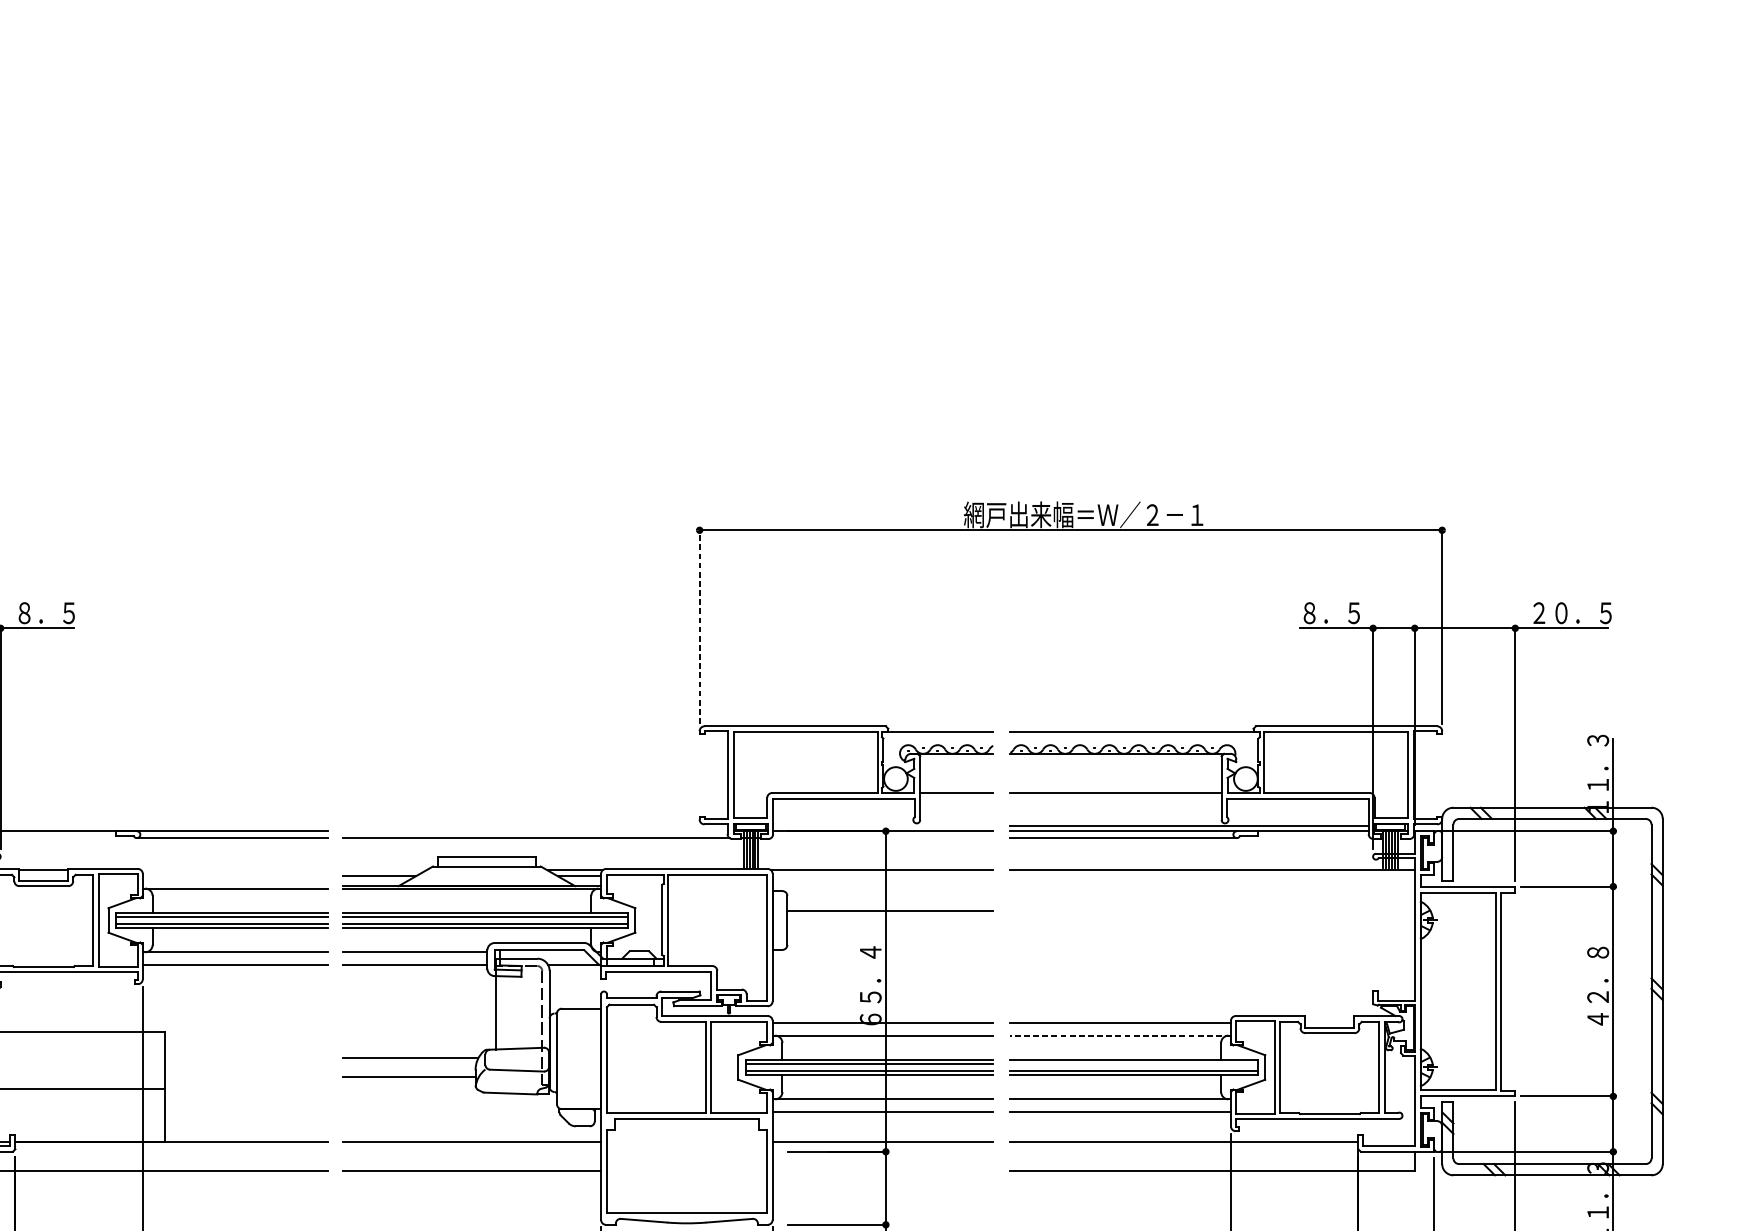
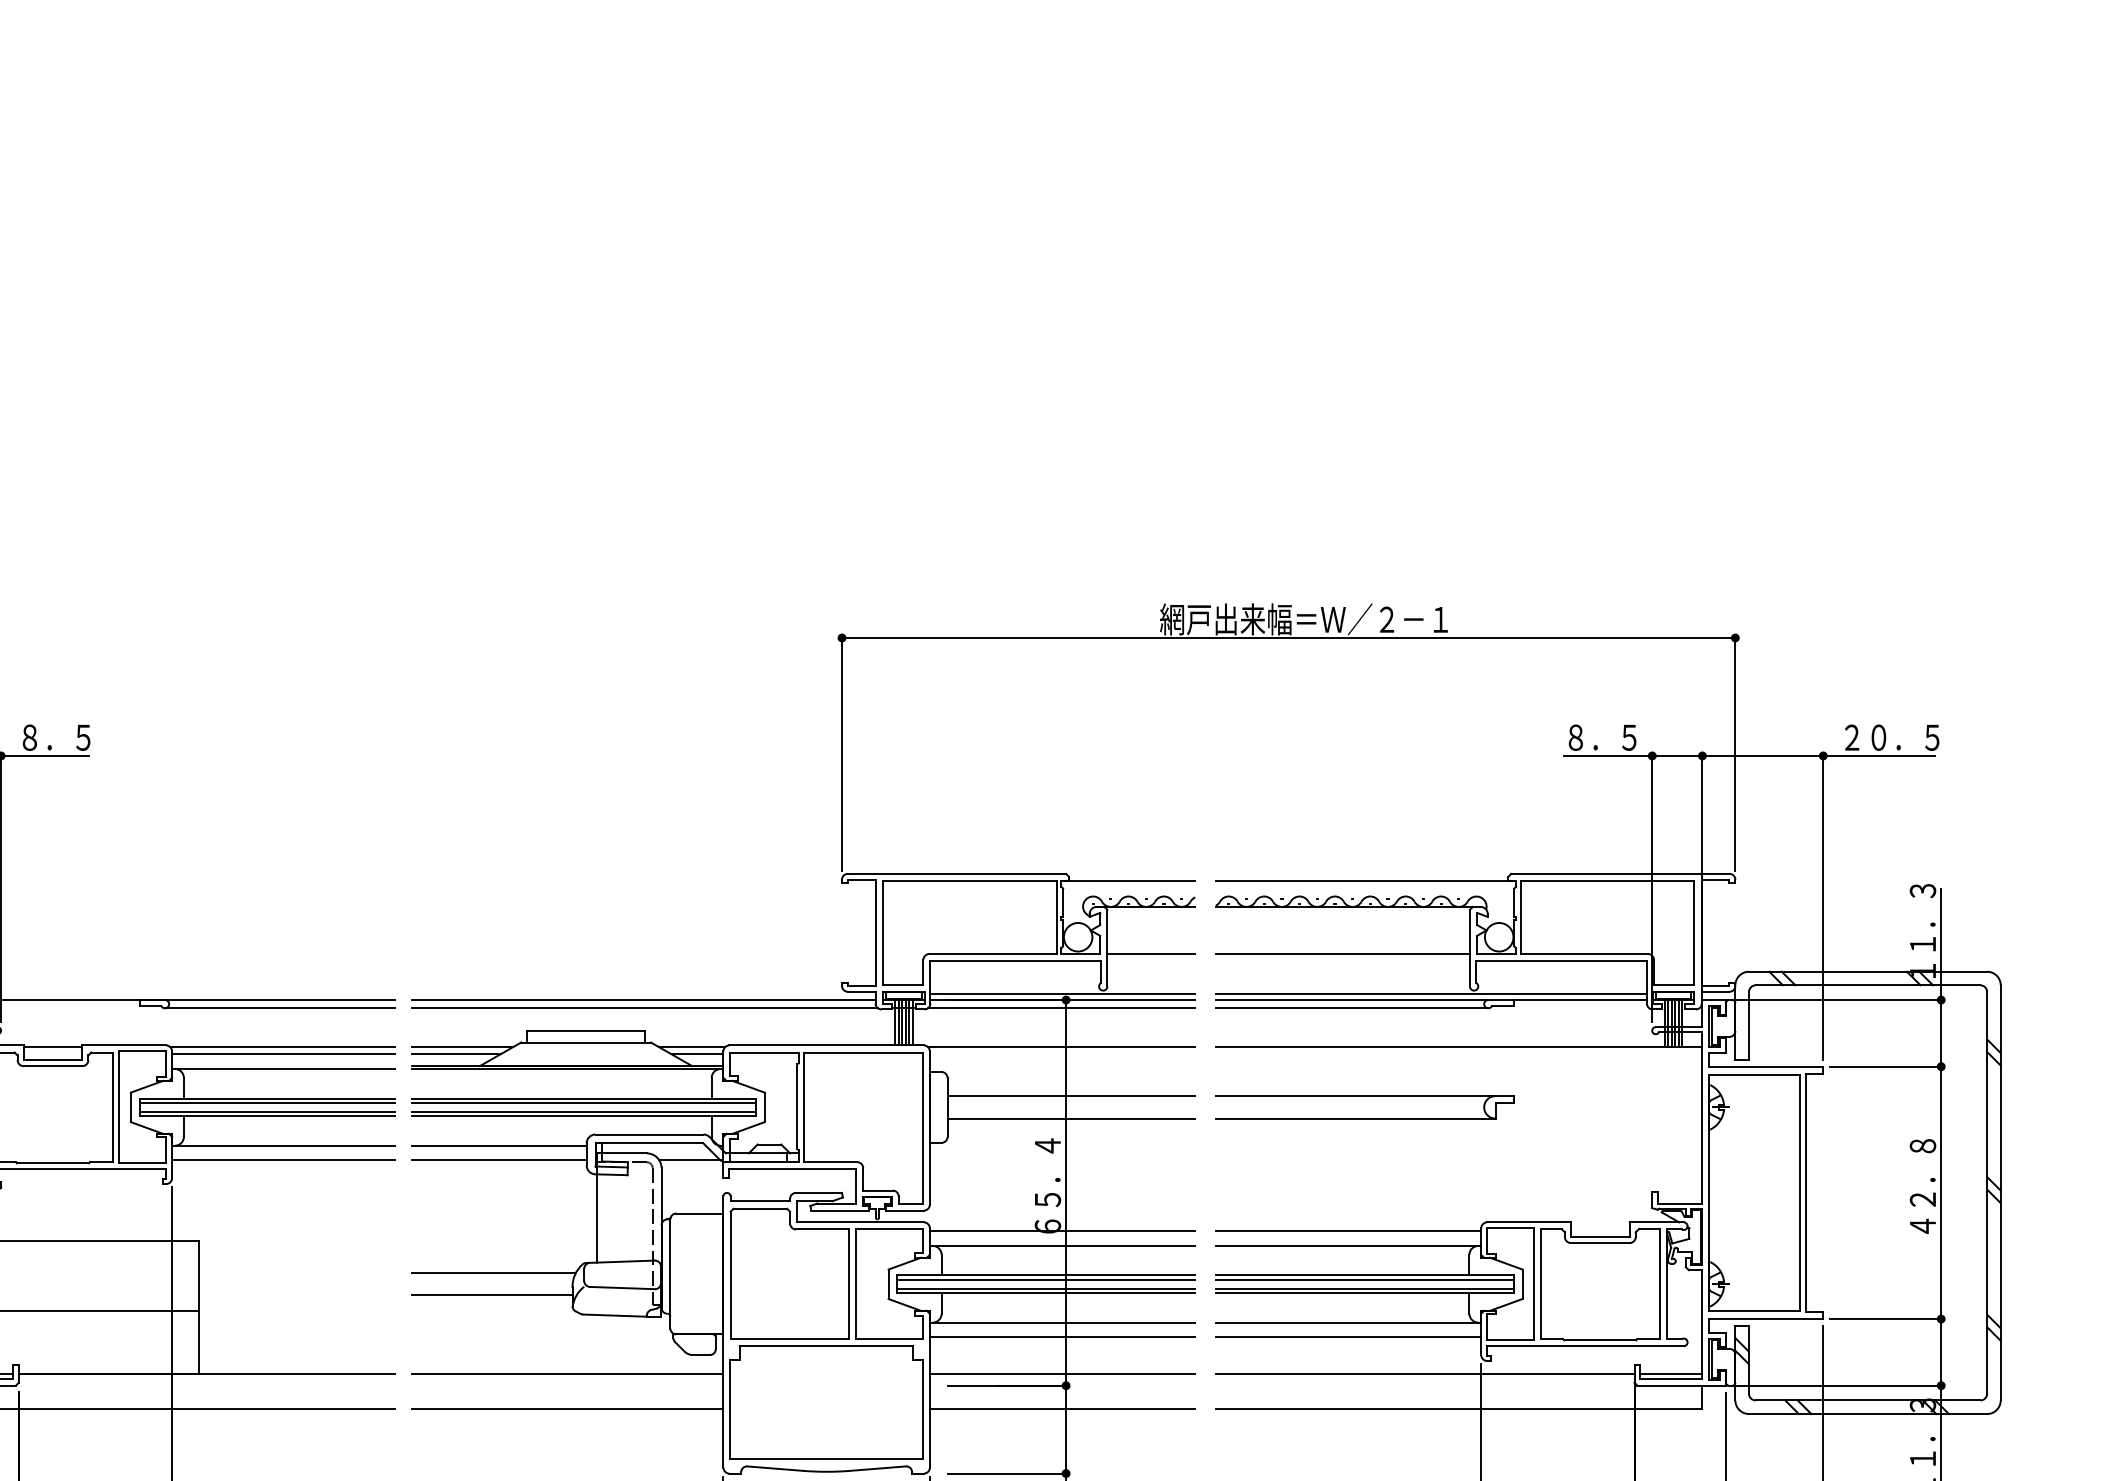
line: (700, 625) -> (842, 752), dashed -> solid
line: (882, 826) -> (1062, 994), added
line: (534, 831) -> (643, 1000), added
line: (882, 838) -> (1061, 1008), added
line: (234, 870) -> (282, 1047), added
line: (384, 870) -> (462, 1047), added
line: (235, 876) -> (283, 1054), added
part: (1133, 911) -> (1364, 1096), added
line: (890, 929) -> (1071, 1118), added
line: (1120, 1035) -> (1348, 1245), dashed -> solid
line: (1133, 1063) -> (1364, 1279), added
line: (1389, 1141) -> (1671, 1373), added
line: (882, 1171) -> (1062, 1409), added

